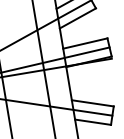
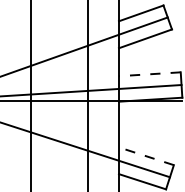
line: (85, 43) -> (149, 74), solid -> dashed
line: (92, 103) -> (146, 156), solid -> dashed

